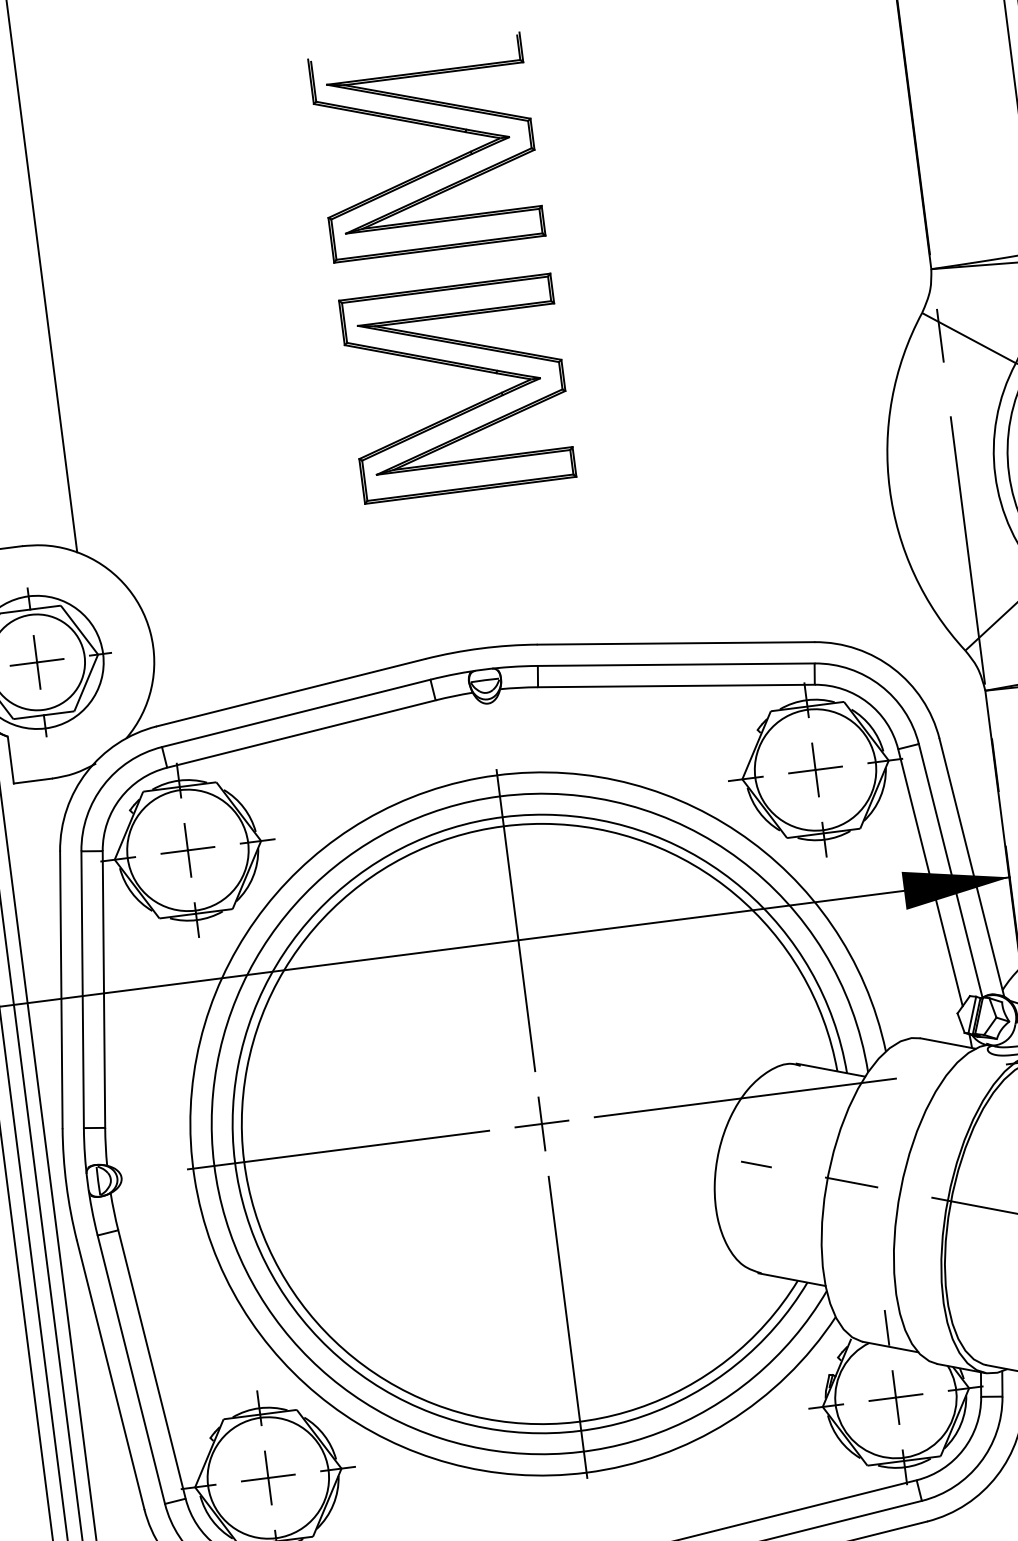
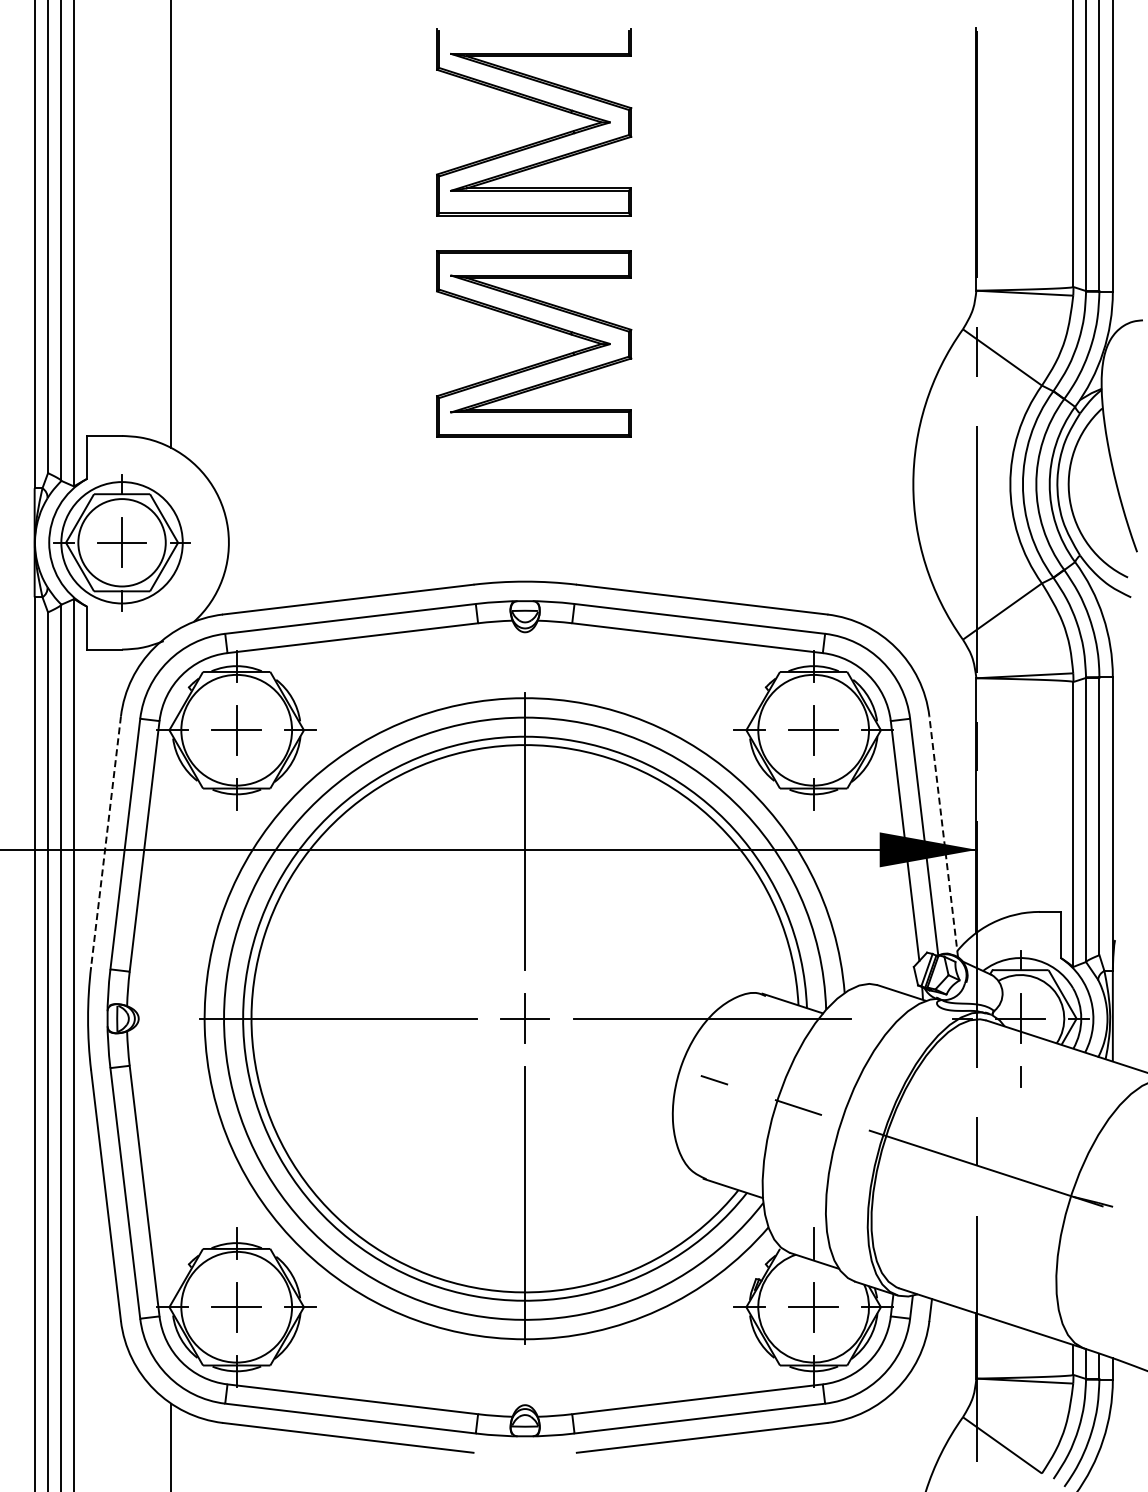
line: (971, 867) -> (943, 836), solid -> dashed
line: (60, 990) -> (105, 842), solid -> dashed

